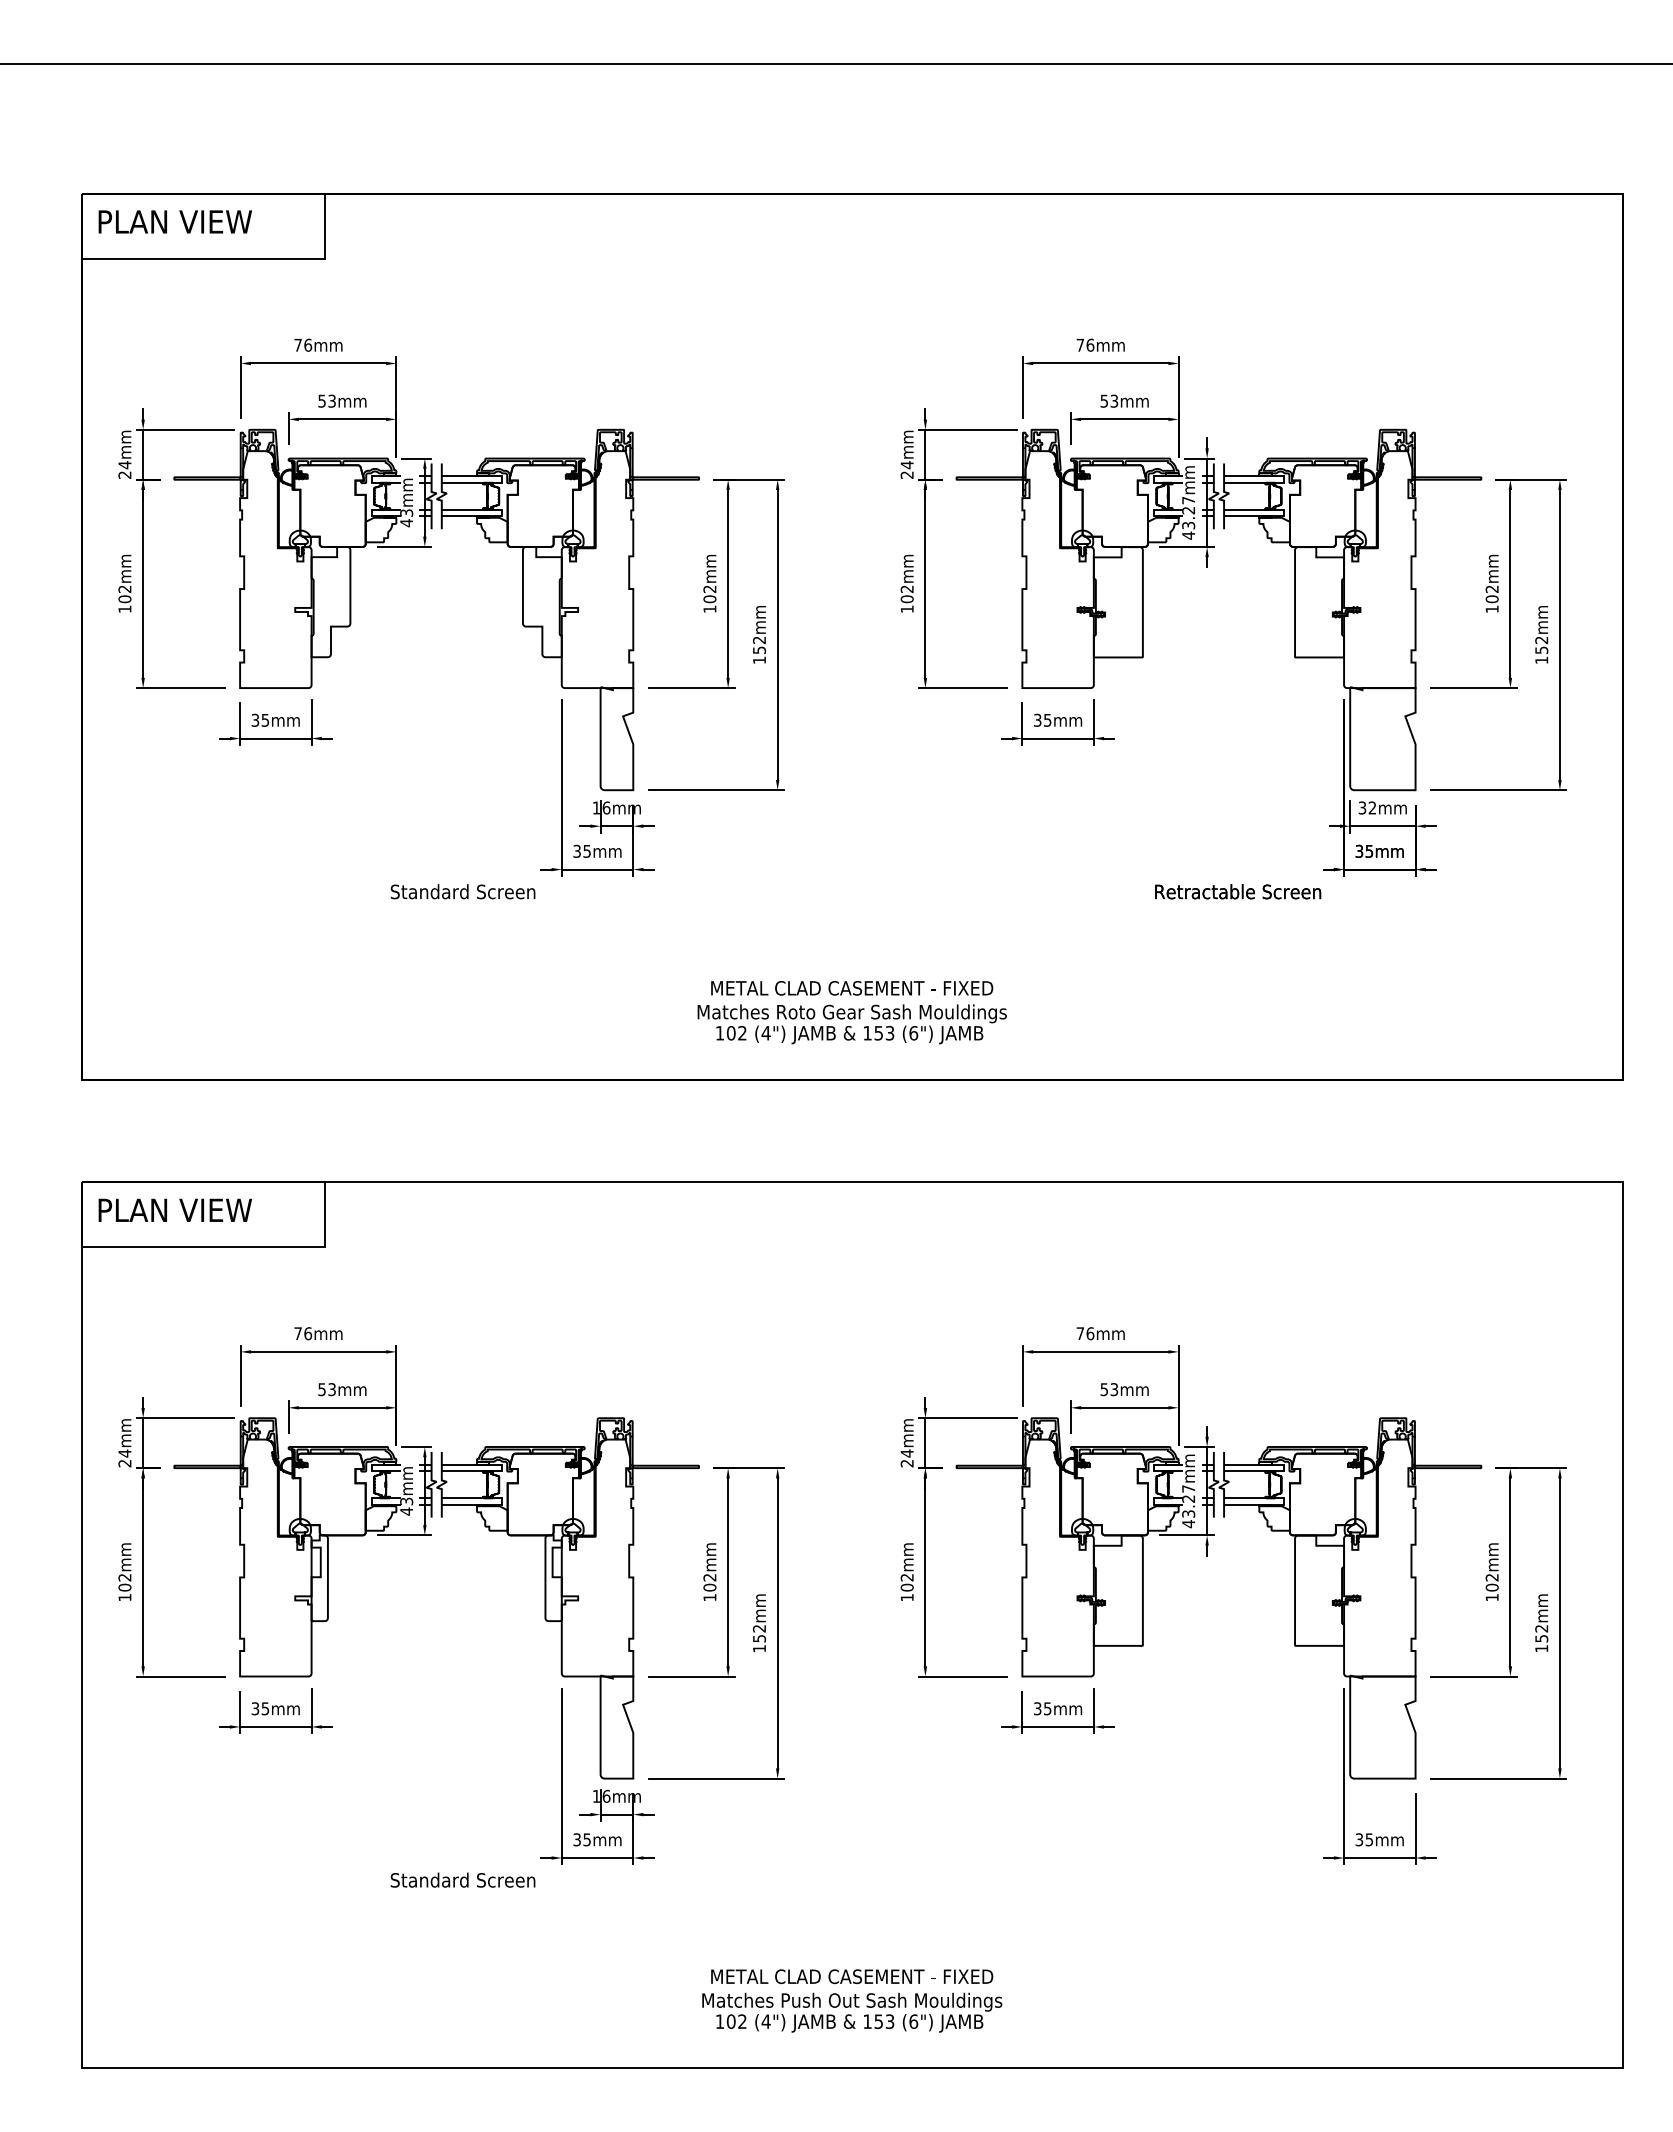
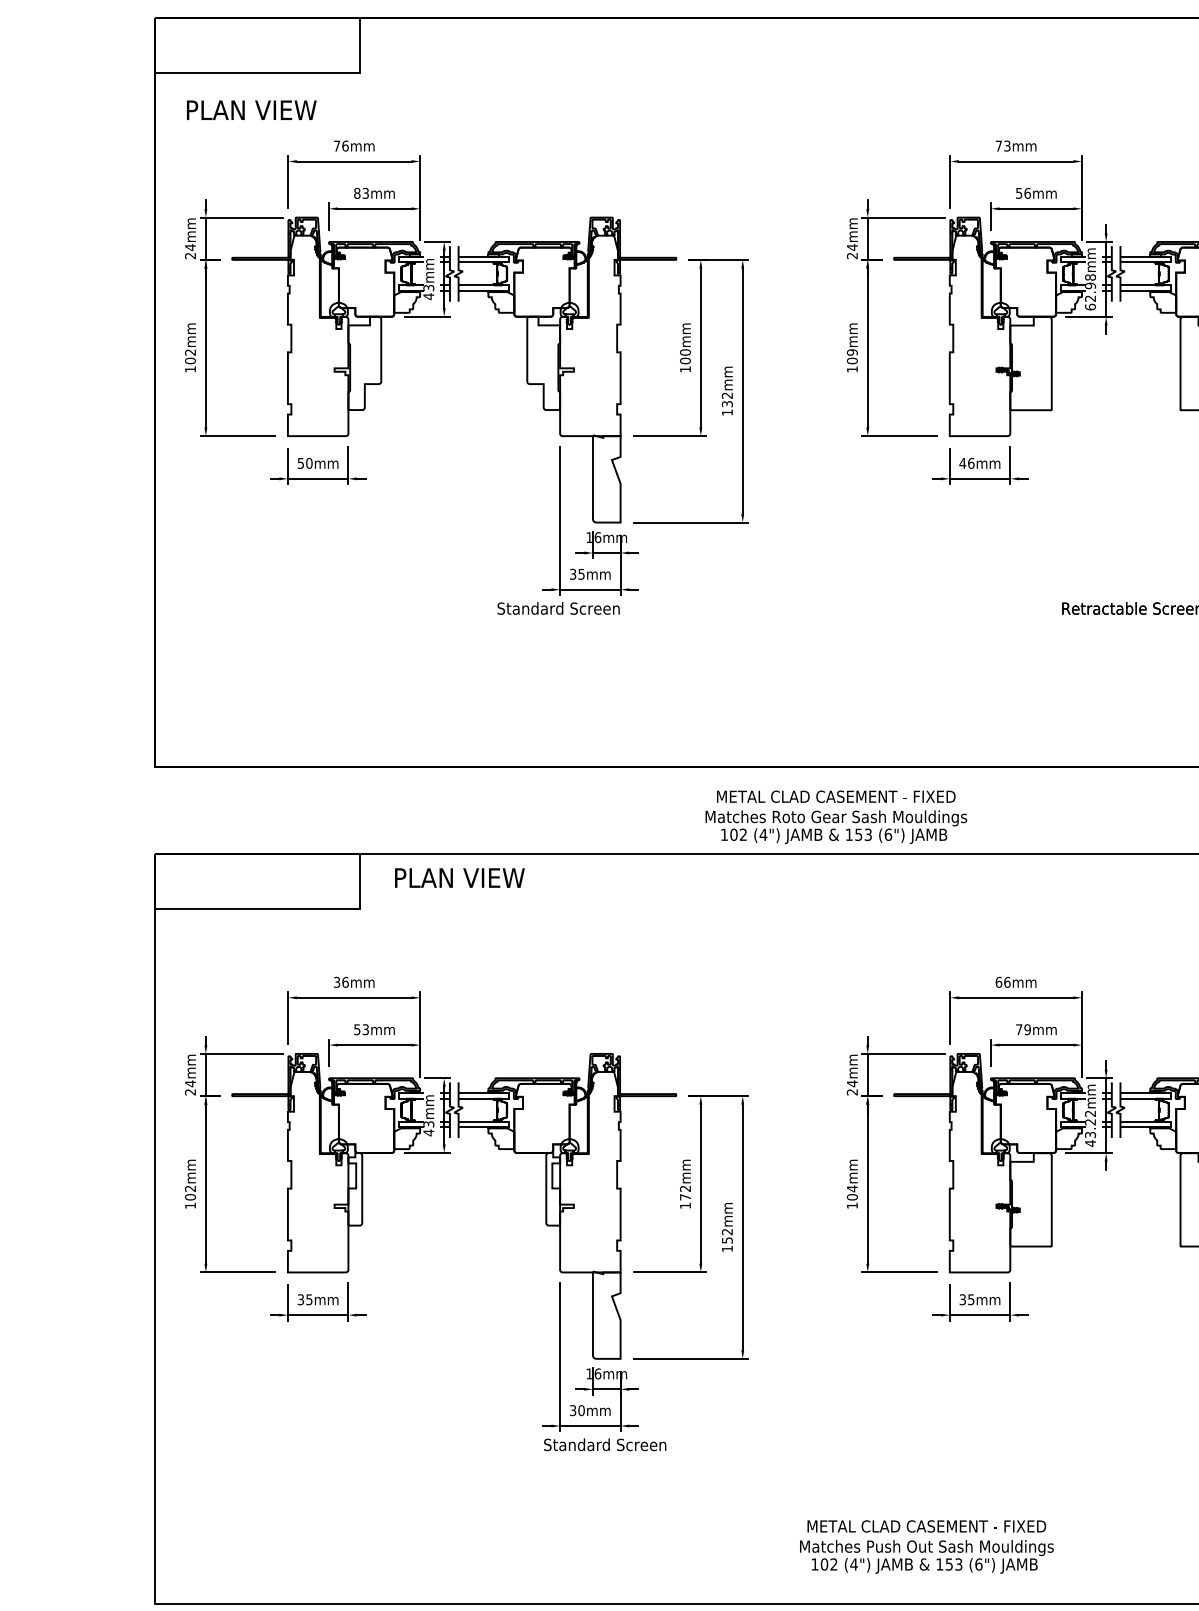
text: (174, 221) -> (251, 109), moved
text: (1090, 344) -> (1007, 145), 76mm -> 73mm
text: (321, 400) -> (356, 192), 53mm -> 83mm
text: (1114, 400) -> (1027, 192), 53mm -> 56mm
text: (1188, 517) -> (1090, 291), 43.27mm -> 62.98mm
text: (709, 589) -> (685, 352), 102mm -> 100mm
text: (906, 589) -> (851, 352), 102mm -> 109mm
text: (759, 649) -> (727, 403), 152mm -> 132mm
text: (260, 719) -> (305, 462), 35mm -> 50mm
text: (1042, 719) -> (966, 462), 35mm -> 46mm
text: (462, 891) -> (558, 608), moved
text: (851, 1012) -> (835, 817), moved
text: (174, 1209) -> (459, 877), moved
text: (297, 1333) -> (336, 982), 76mm -> 36mm
text: (1080, 1333) -> (998, 982), 76mm -> 66mm
text: (1109, 1389) -> (1023, 1029), 53mm -> 79mm
text: (1188, 1488) -> (1090, 1113), 43.27mm -> 43.22mm
text: (906, 1577) -> (851, 1188), 102mm -> 104mm
text: (709, 1587) -> (685, 1197), 102mm -> 172mm
text: (587, 1839) -> (581, 1410), 35mm -> 30mm
text: (462, 1879) -> (604, 1444), moved
text: (852, 2000) -> (927, 1546), moved

